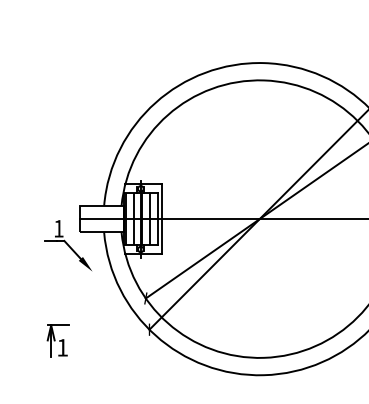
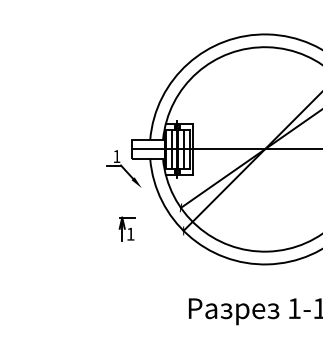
part: (56, 340) -> (126, 228), moved

